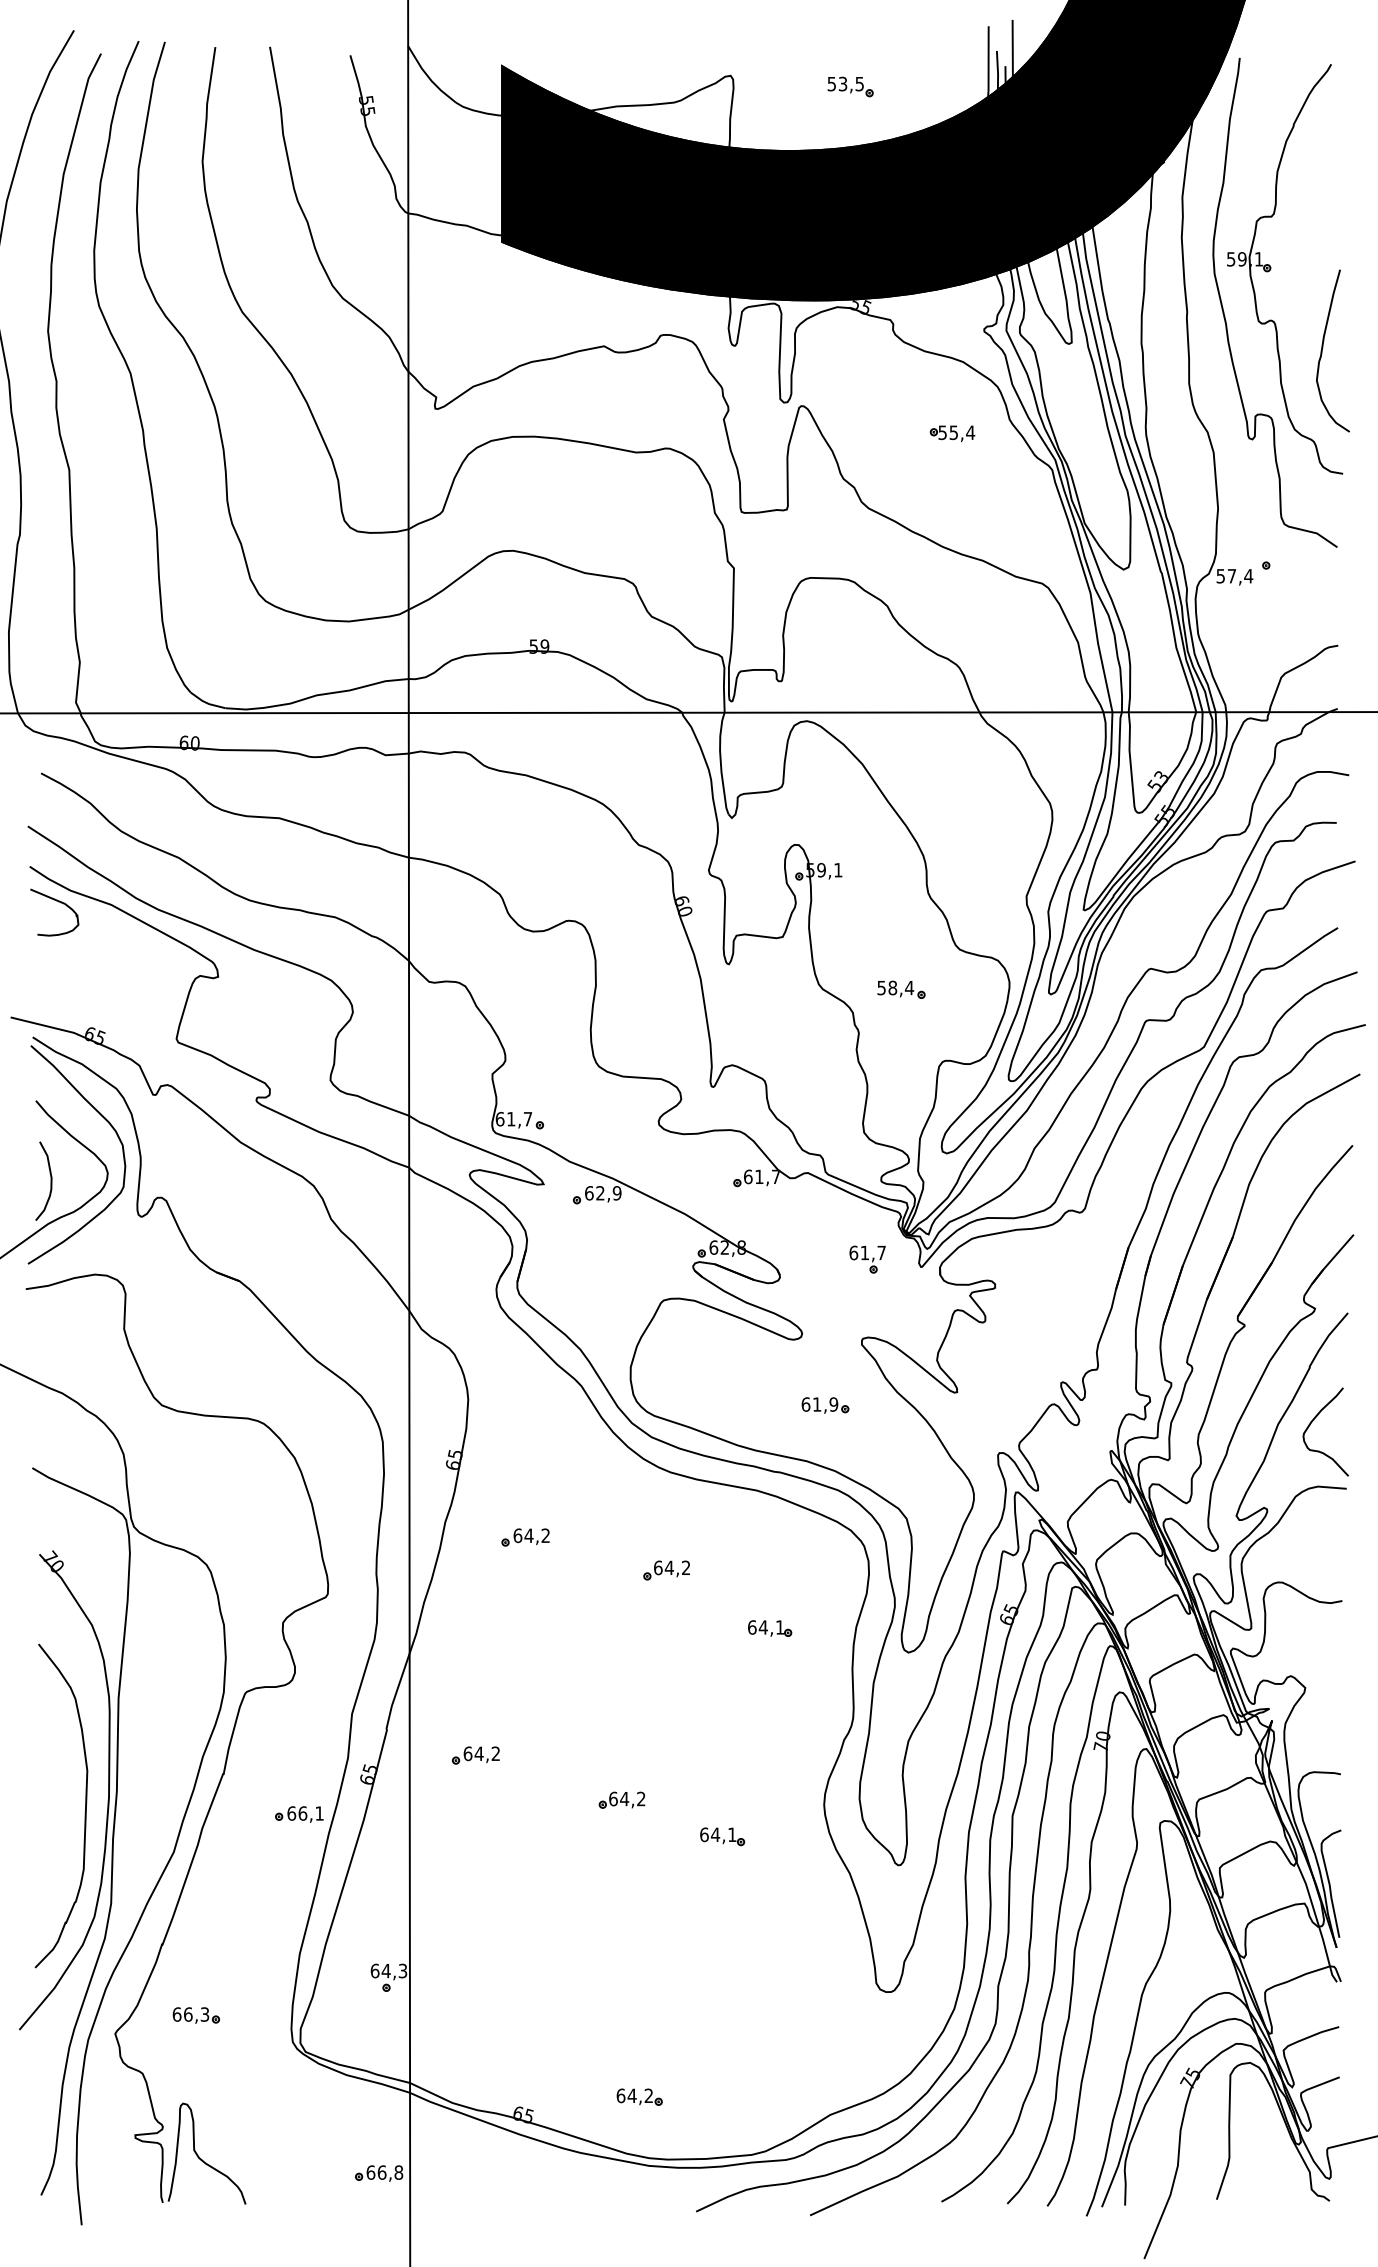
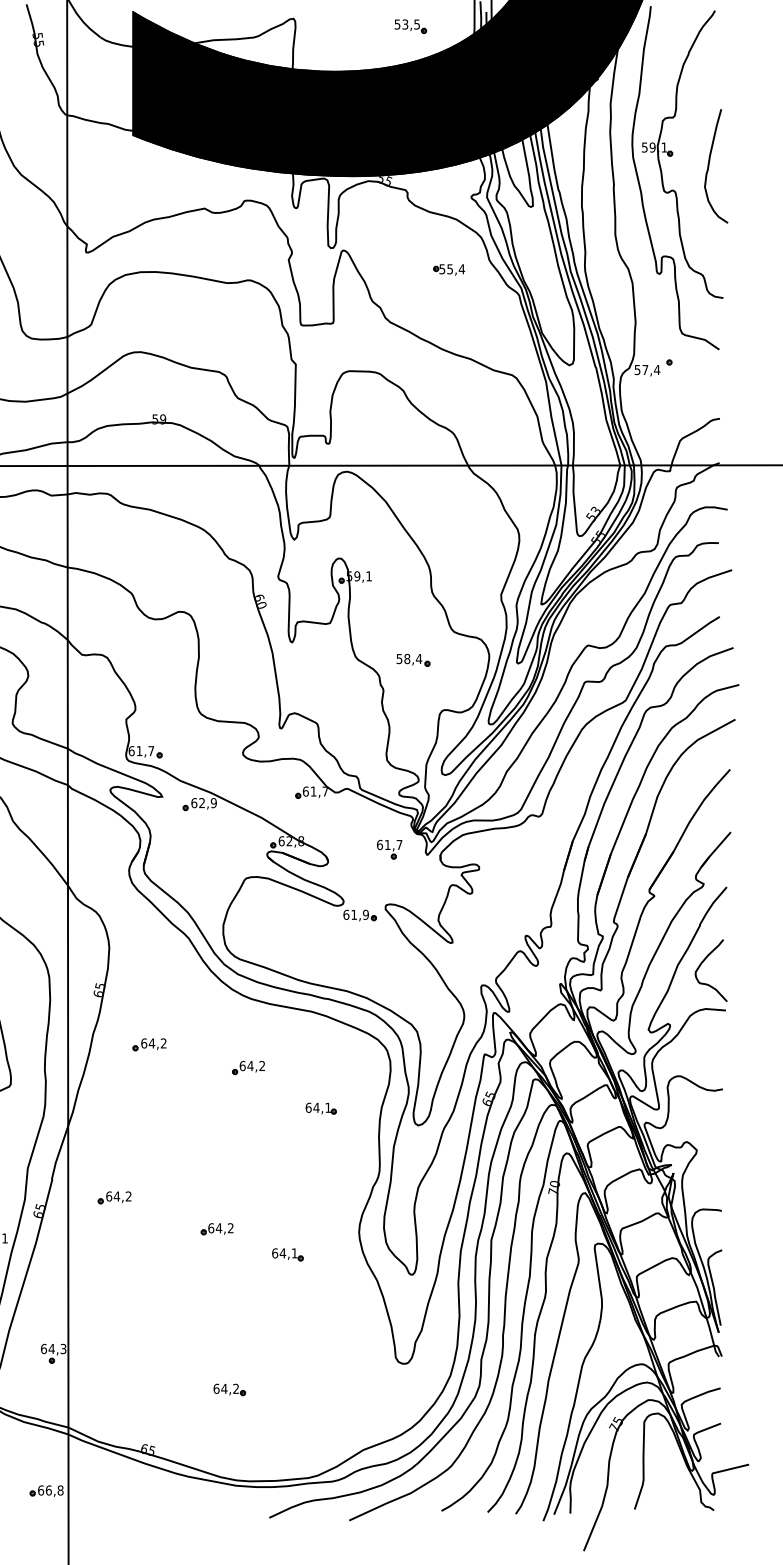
part: (850, 86) -> (410, 26), moved
curve: (1323, 347) -> (709, 163), moved
part: (825, 1405) -> (360, 915), moved
part: (639, 2096) -> (229, 1389), moved

